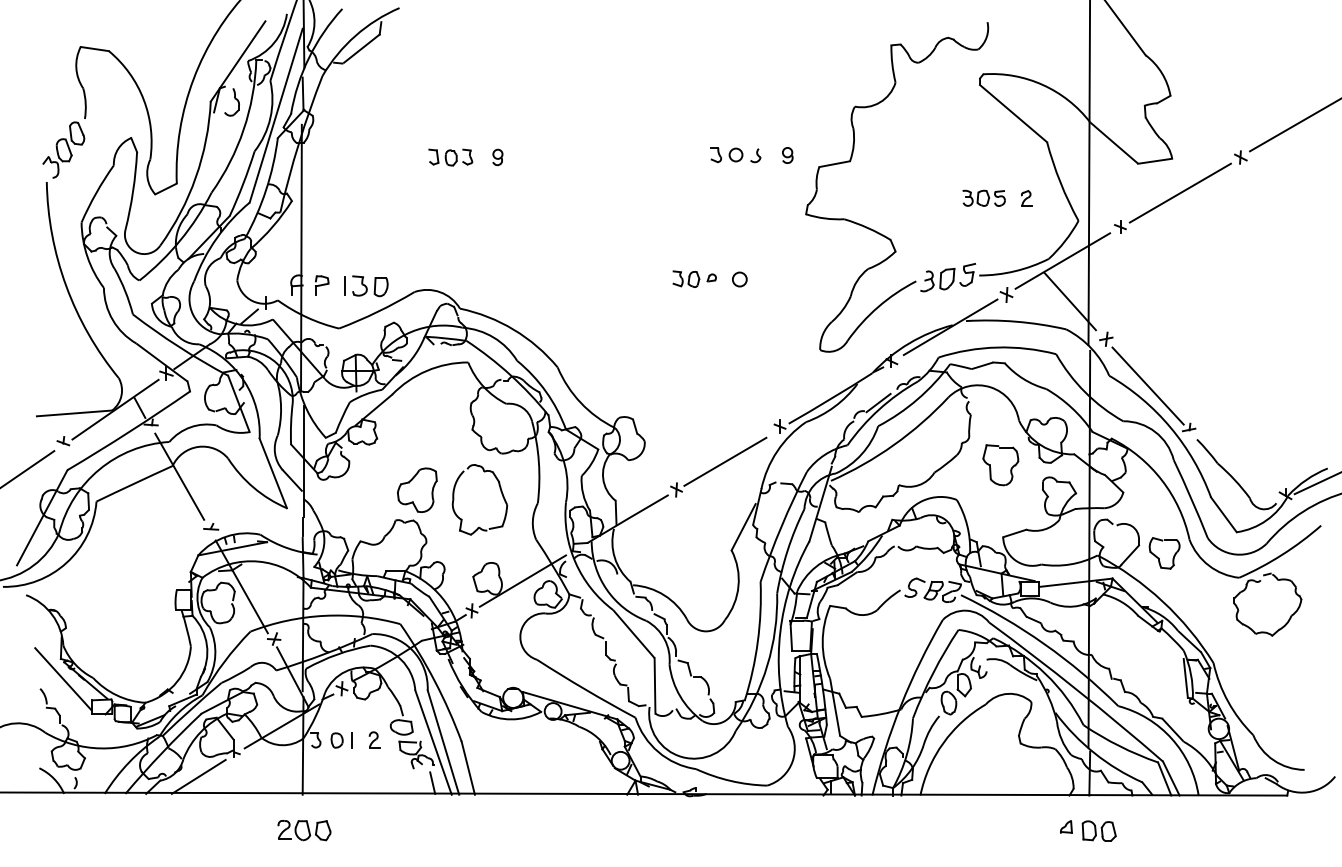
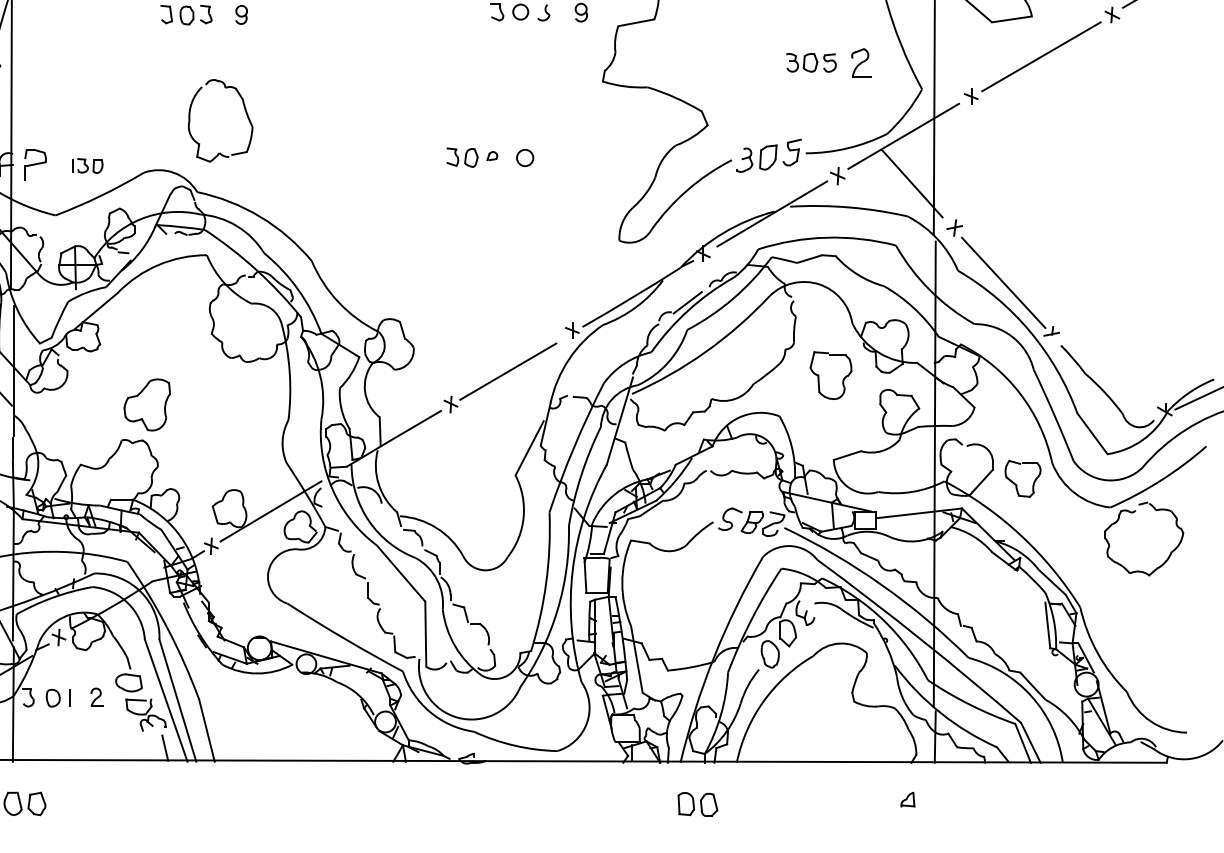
part: (1026, 198) -> (861, 63), size x1.6
part: (322, 285) -> (36, 165), size x1.4
part: (366, 286) -> (87, 166), size x0.6
part: (500, 491) -> (244, 111), moved
part: (1098, 830) -> (697, 803), moved

